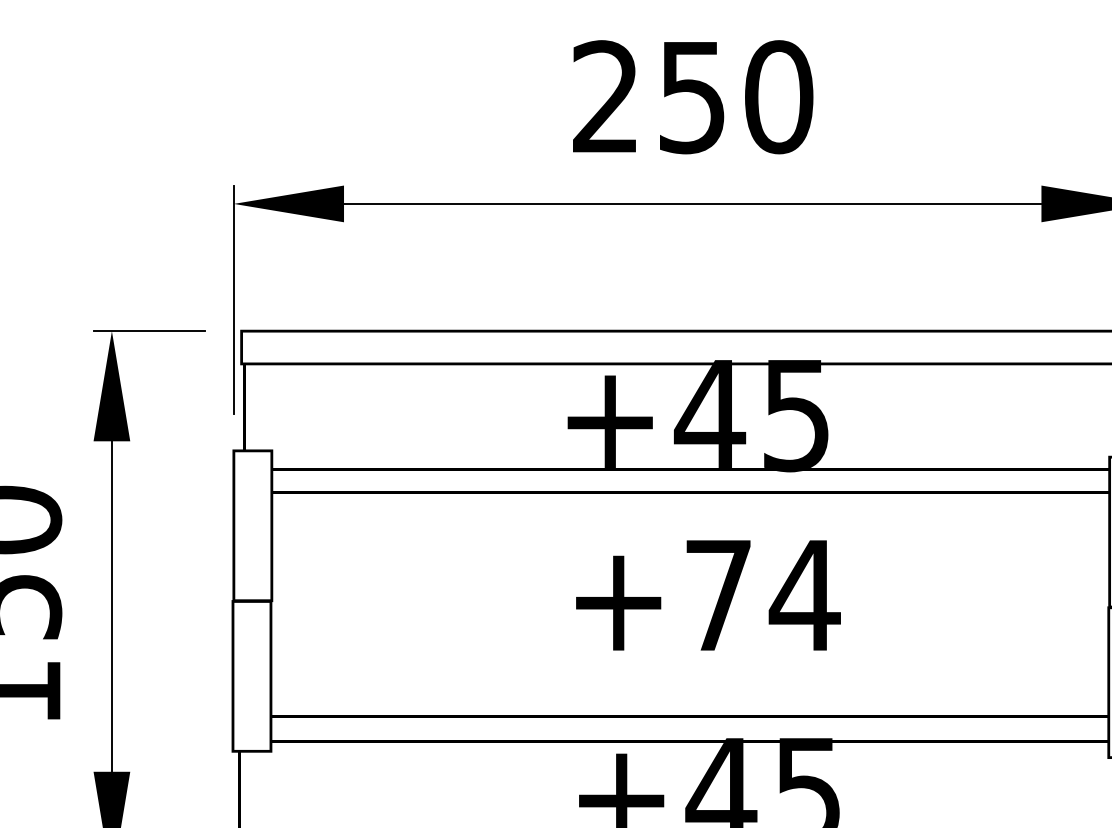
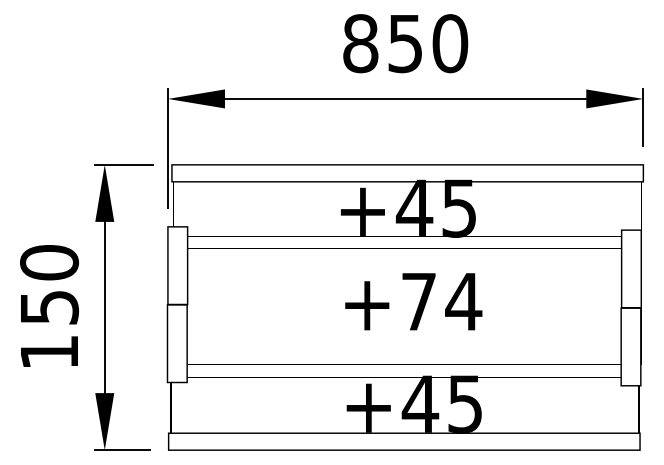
text: (605, 96) -> (360, 43), 250 -> 850

